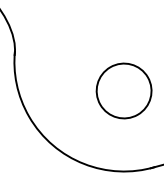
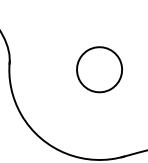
part: (124, 90) -> (99, 69), moved

